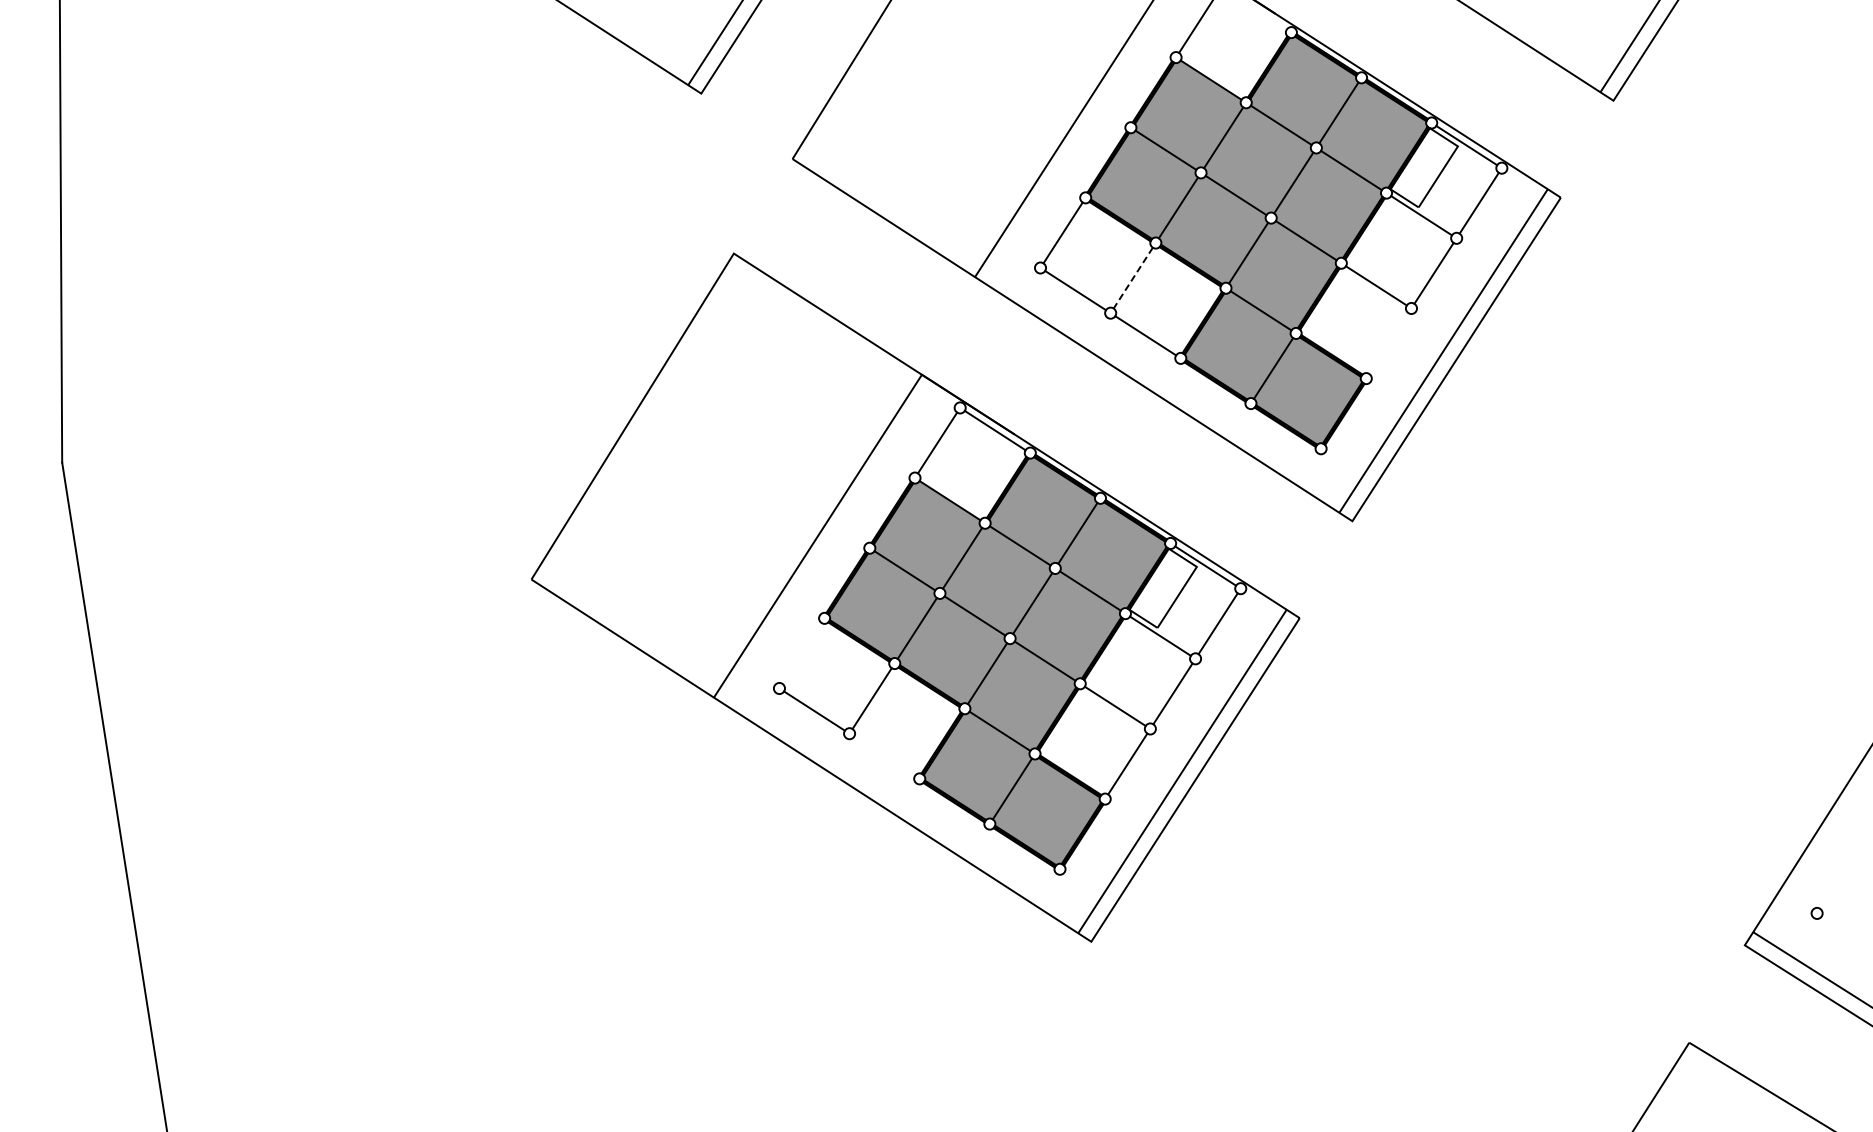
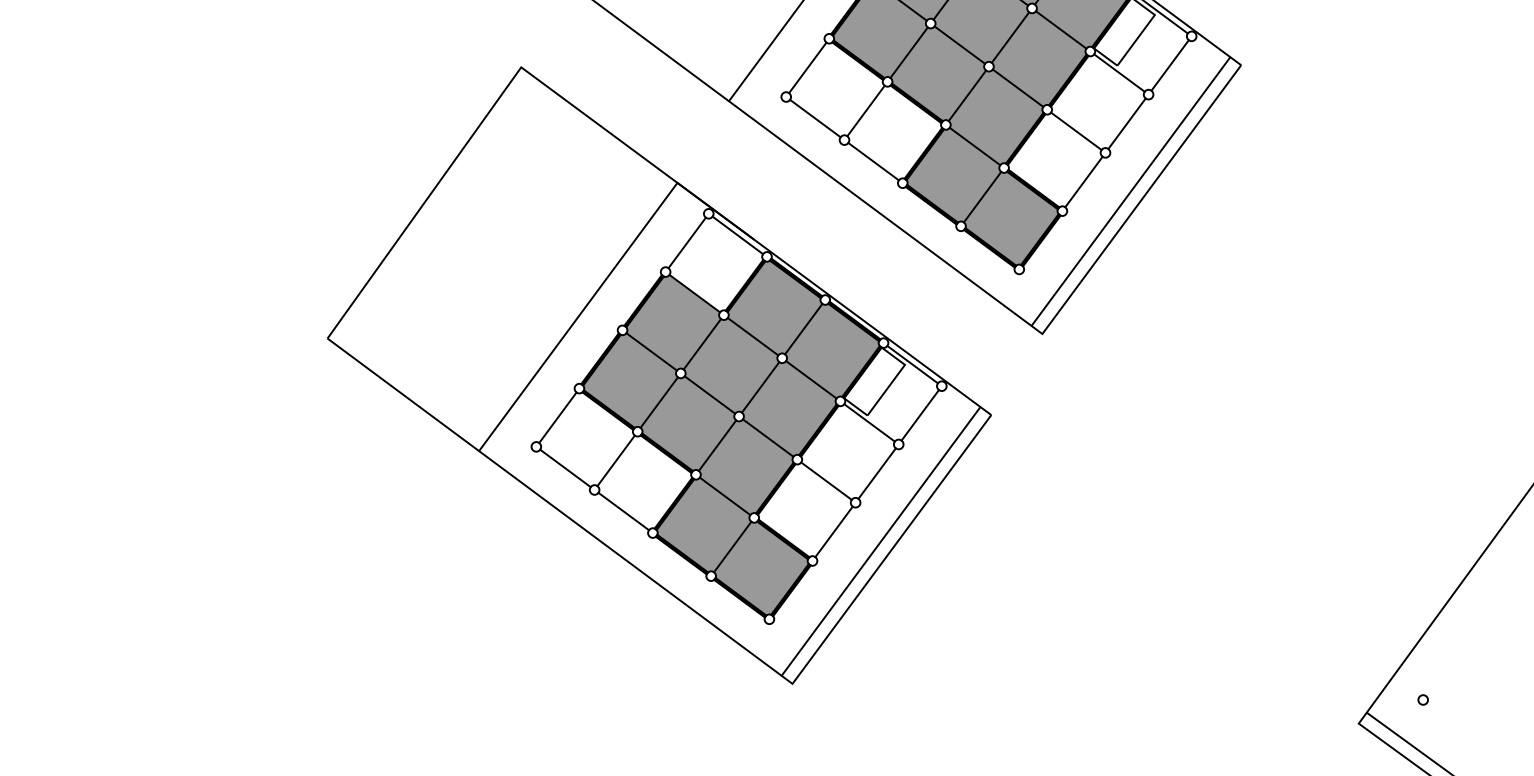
line: (1133, 278) -> (866, 111), dashed -> solid
line: (1388, 343) -> (1083, 181), added
line: (801, 653) -> (557, 417), added
line: (884, 755) -> (623, 510), added

